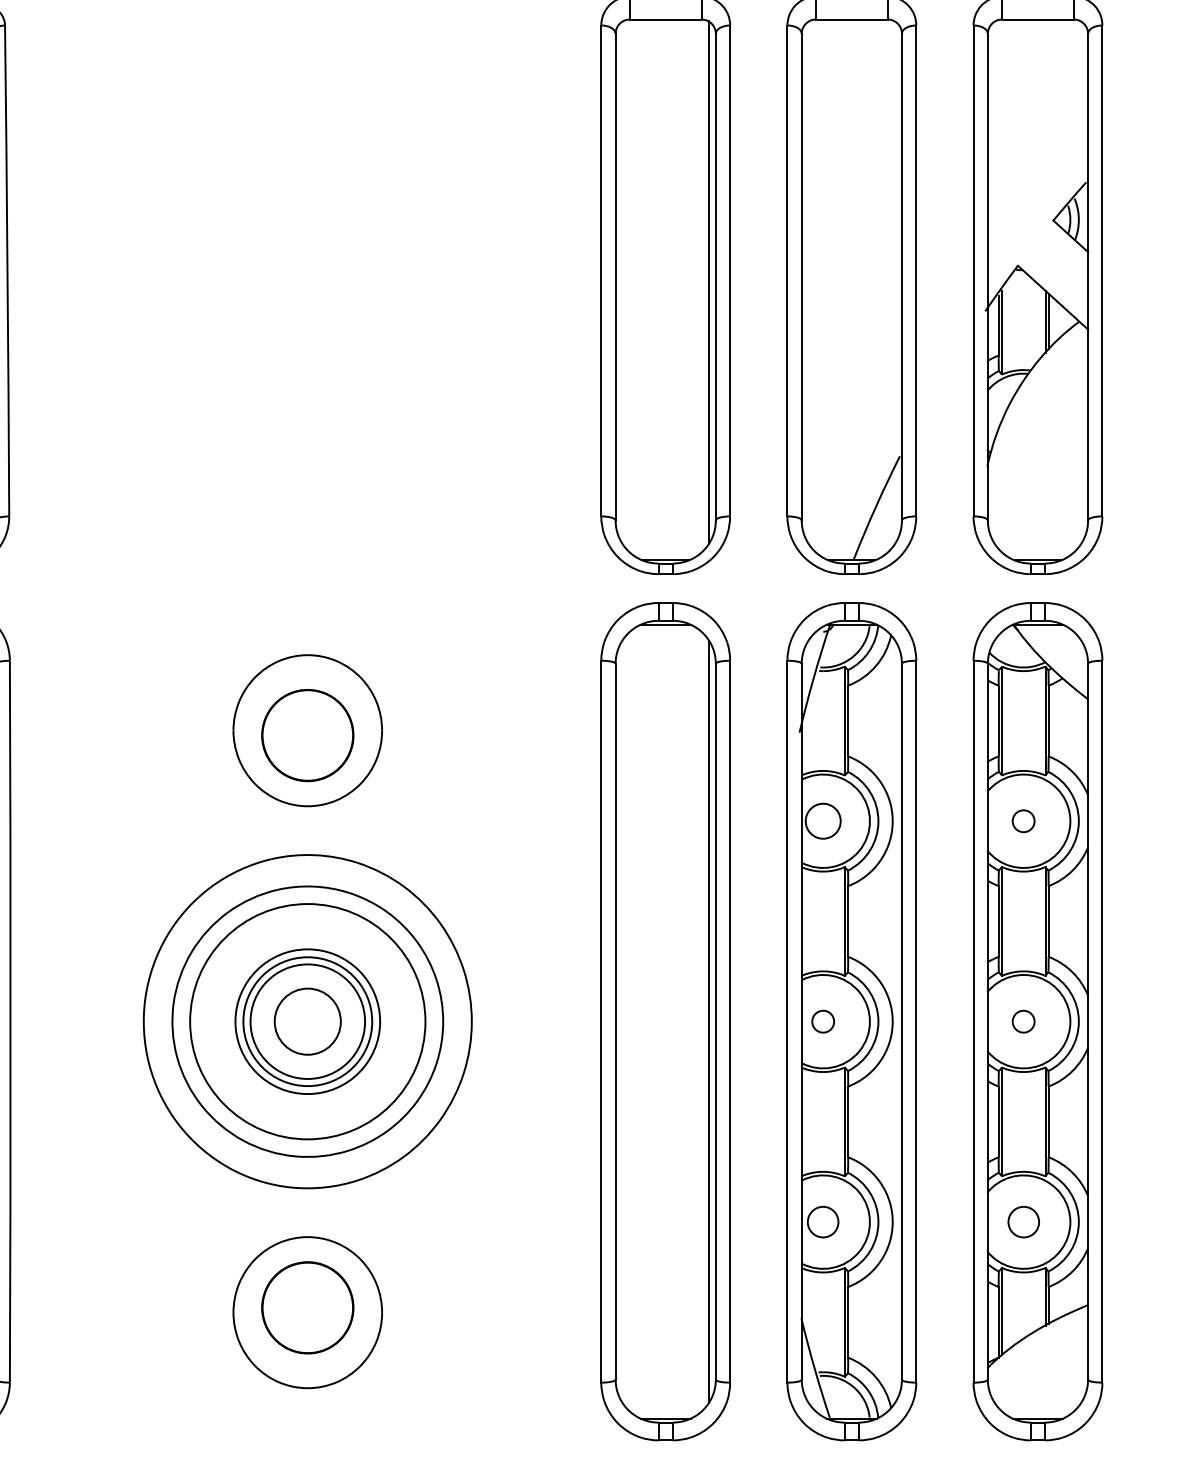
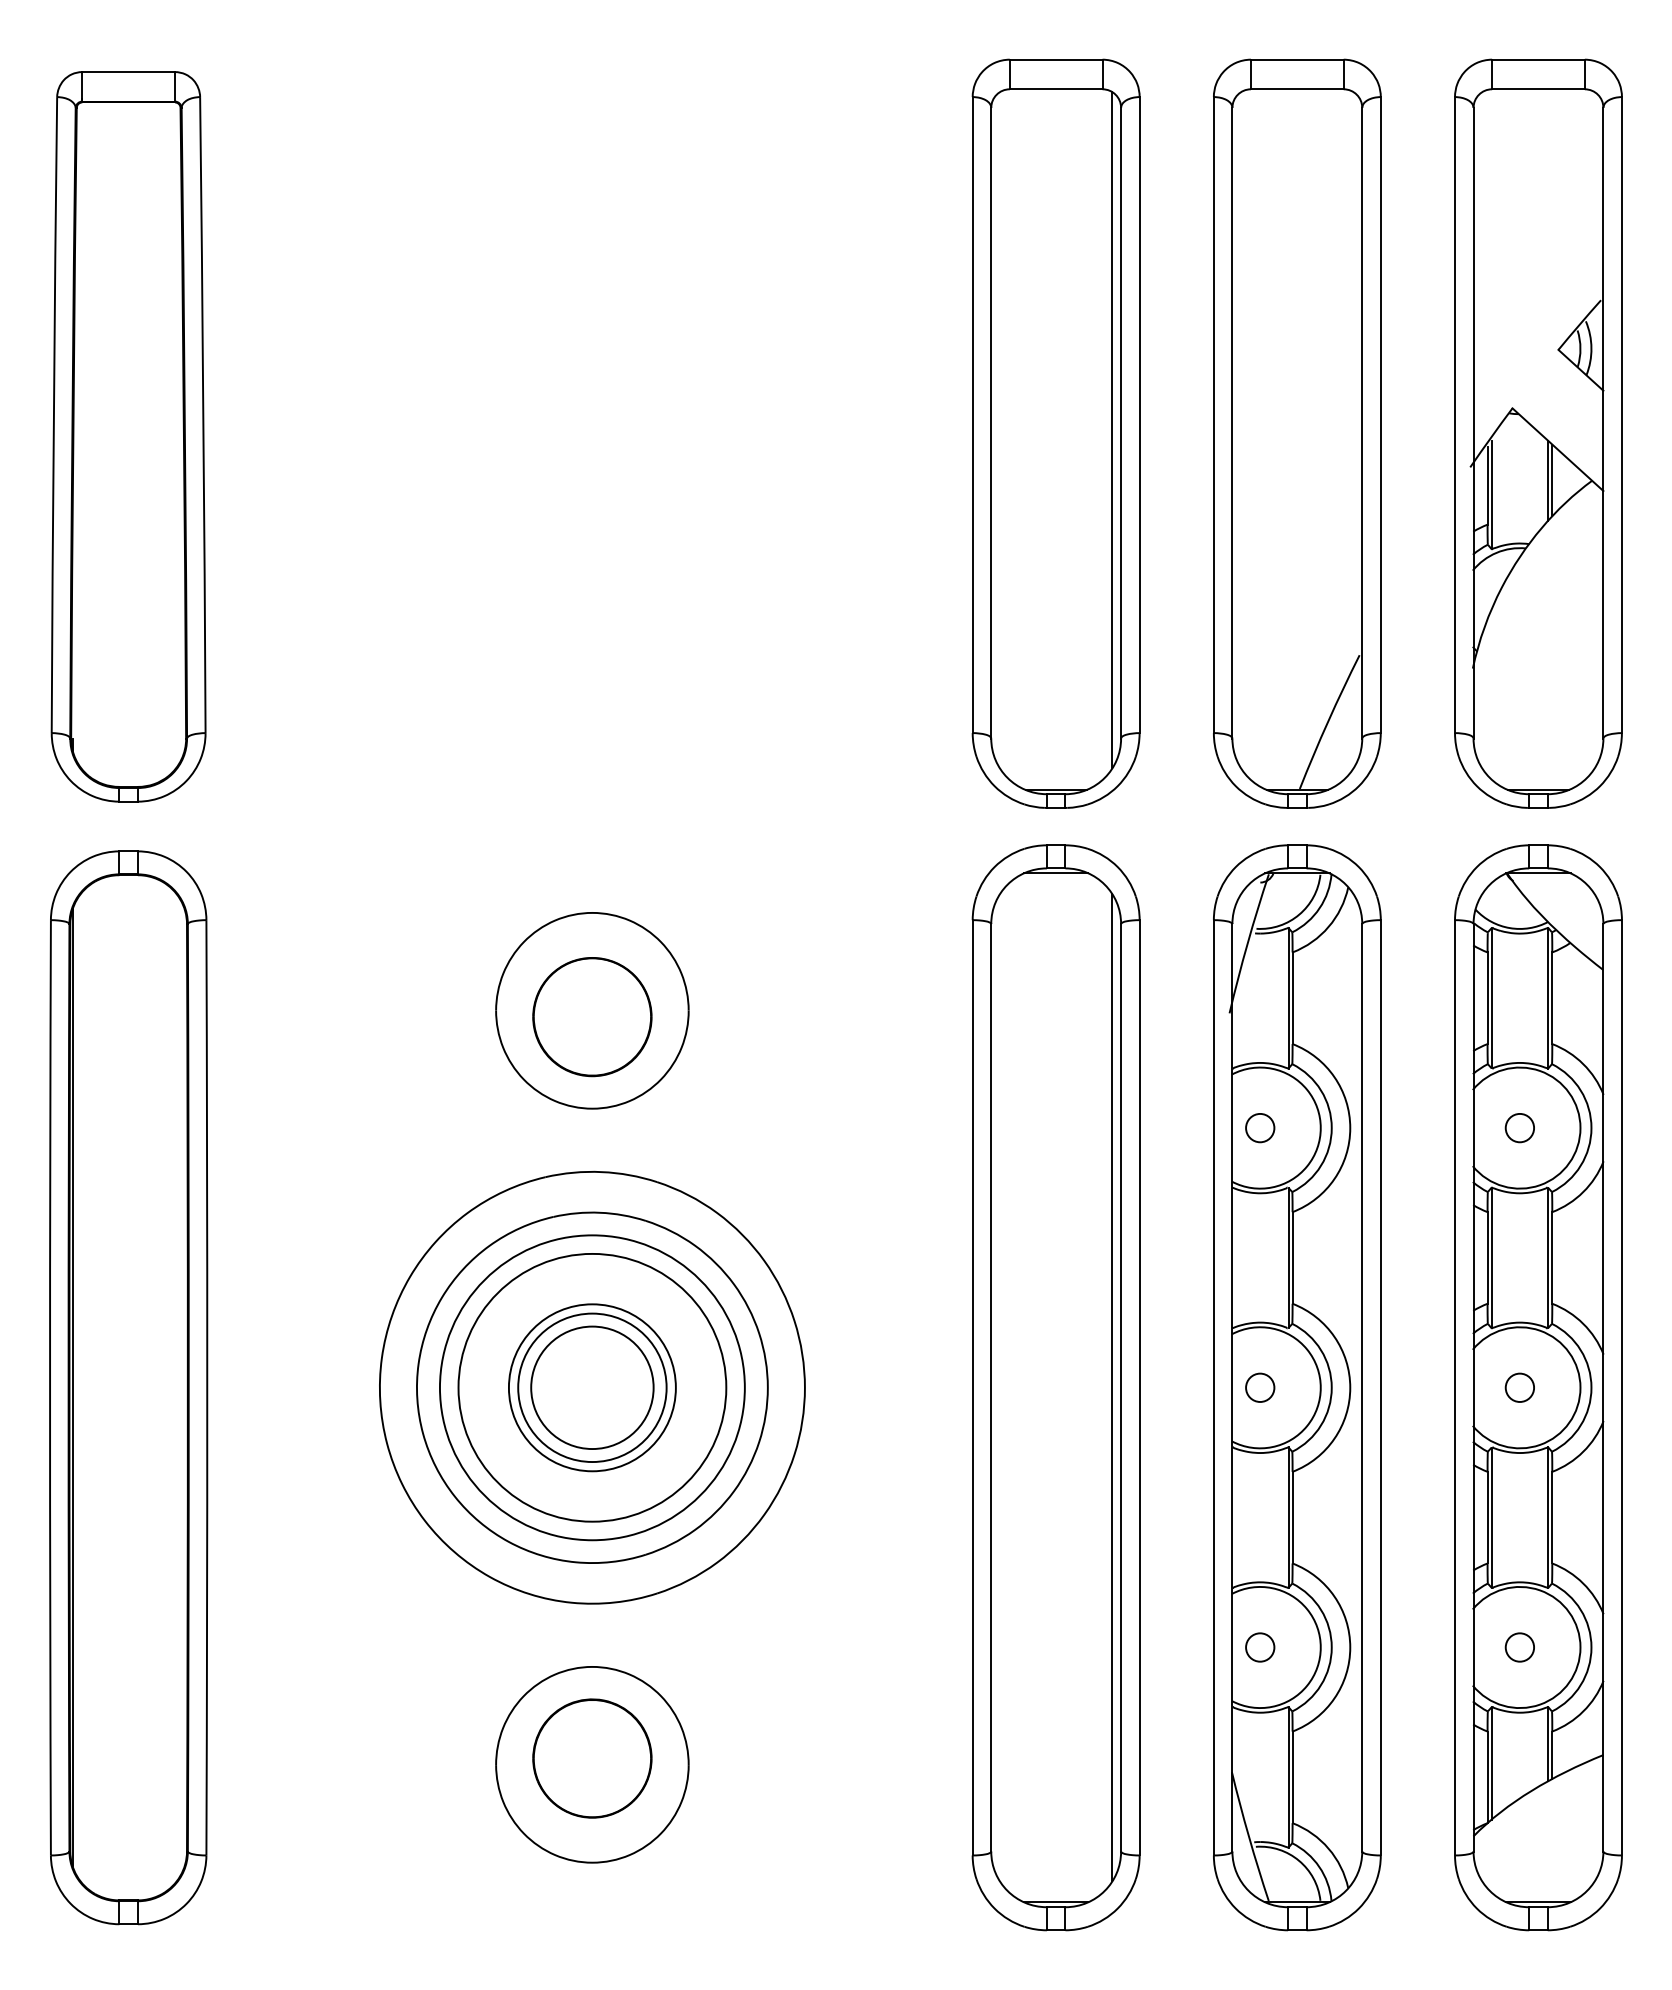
circle: (823, 820) -> (1260, 1127), size x0.62
circle: (307, 1021) -> (592, 1387), size x1.43
circle: (307, 1021) -> (592, 1387), size x1.43
circle: (823, 1222) -> (1260, 1647), size x0.71
circle: (1023, 1222) -> (1519, 1647), size x0.71

